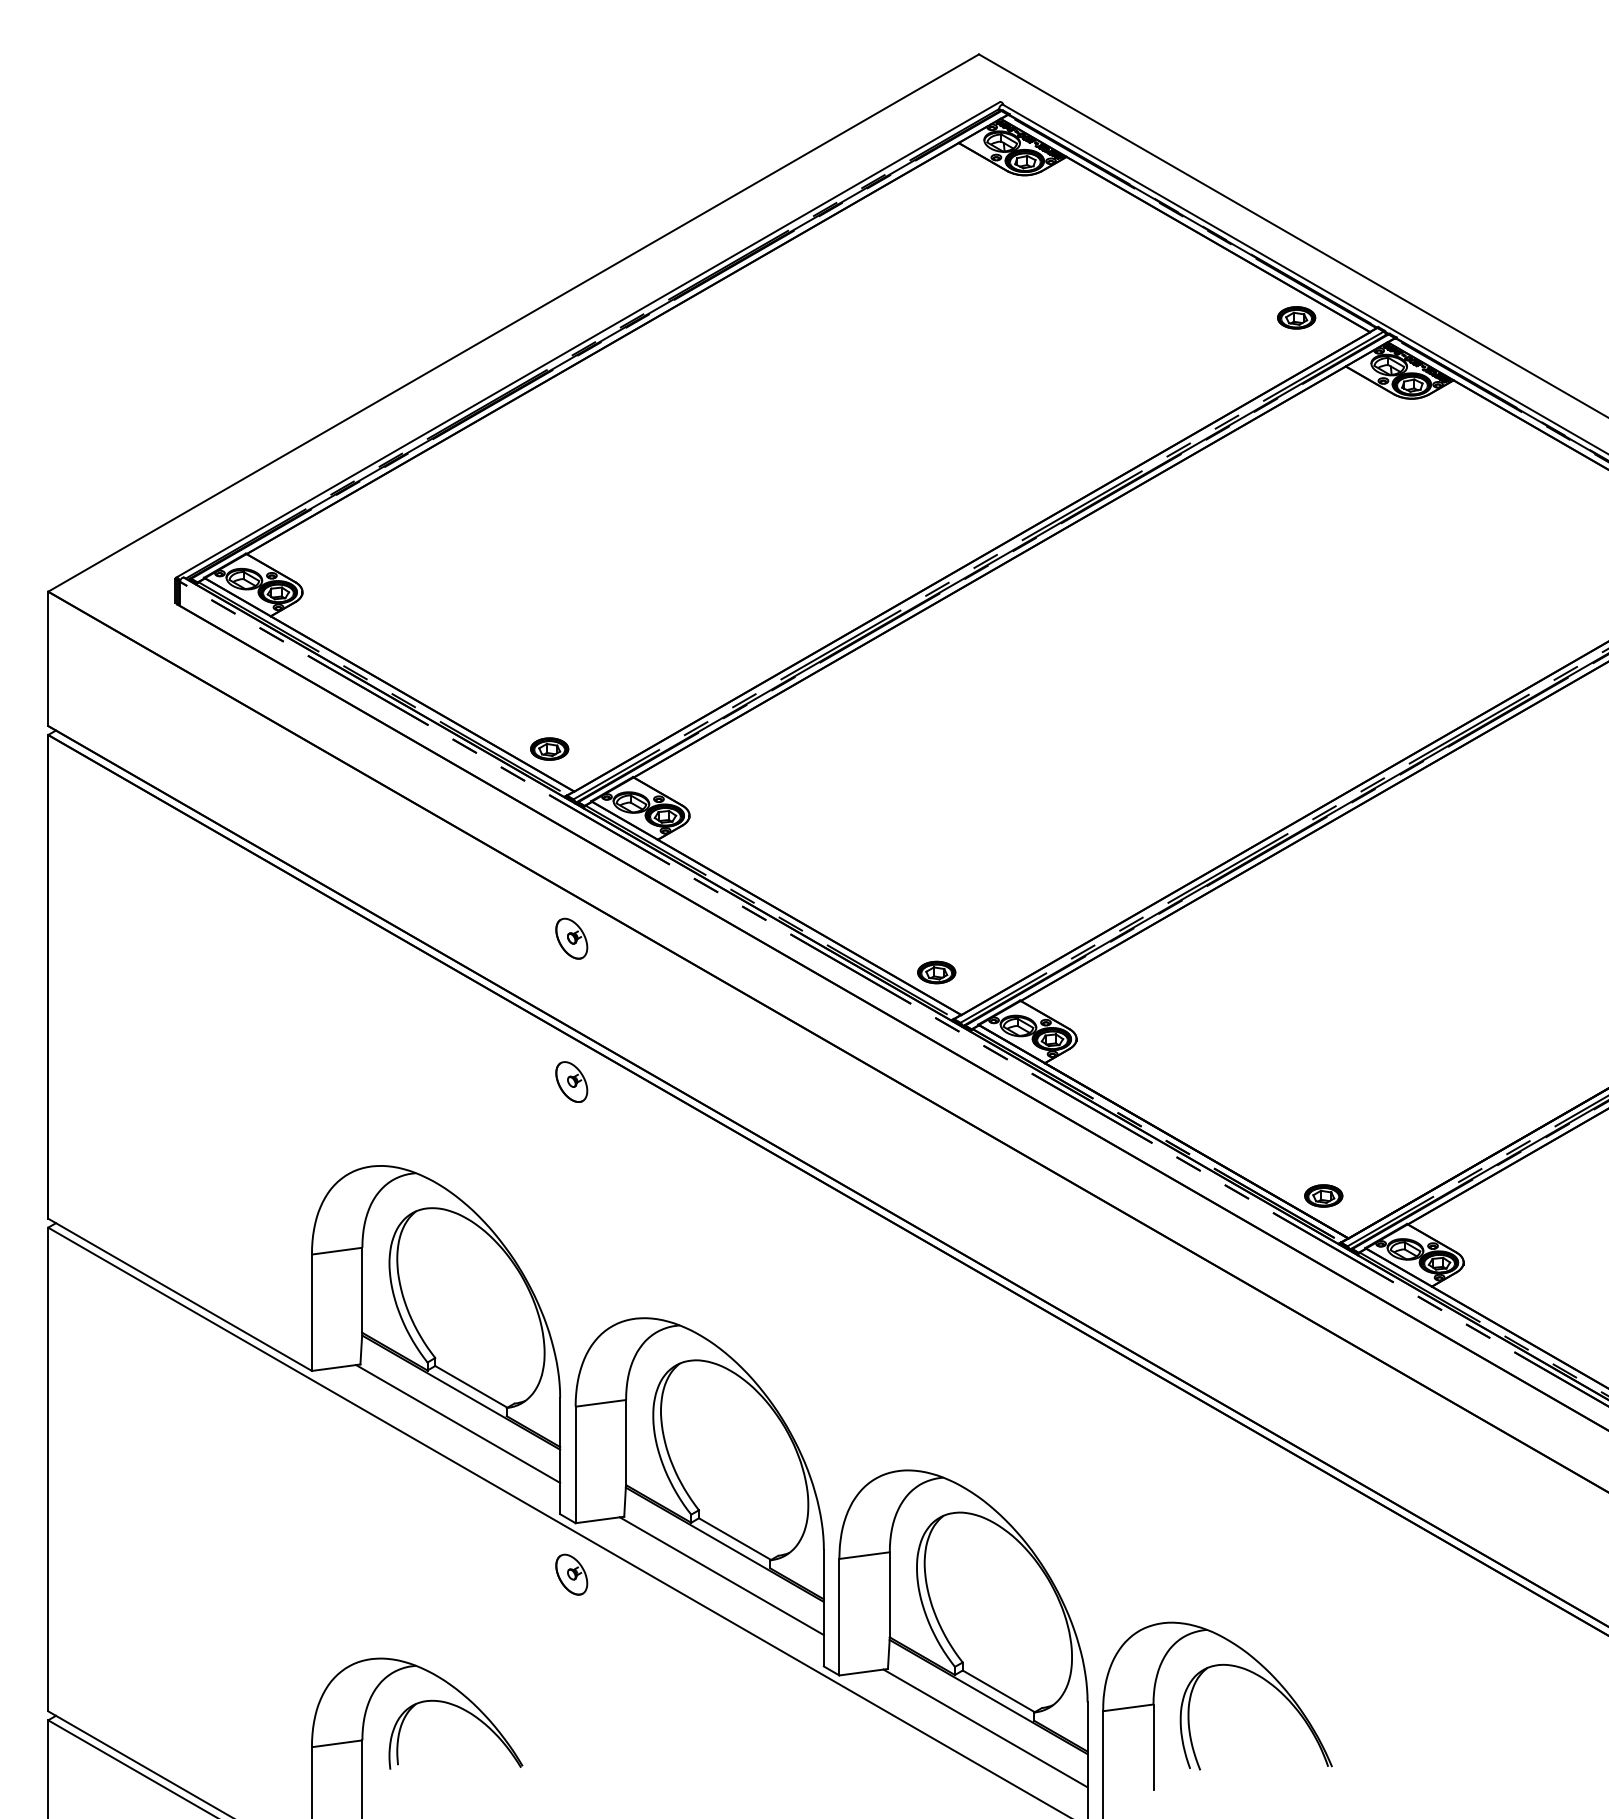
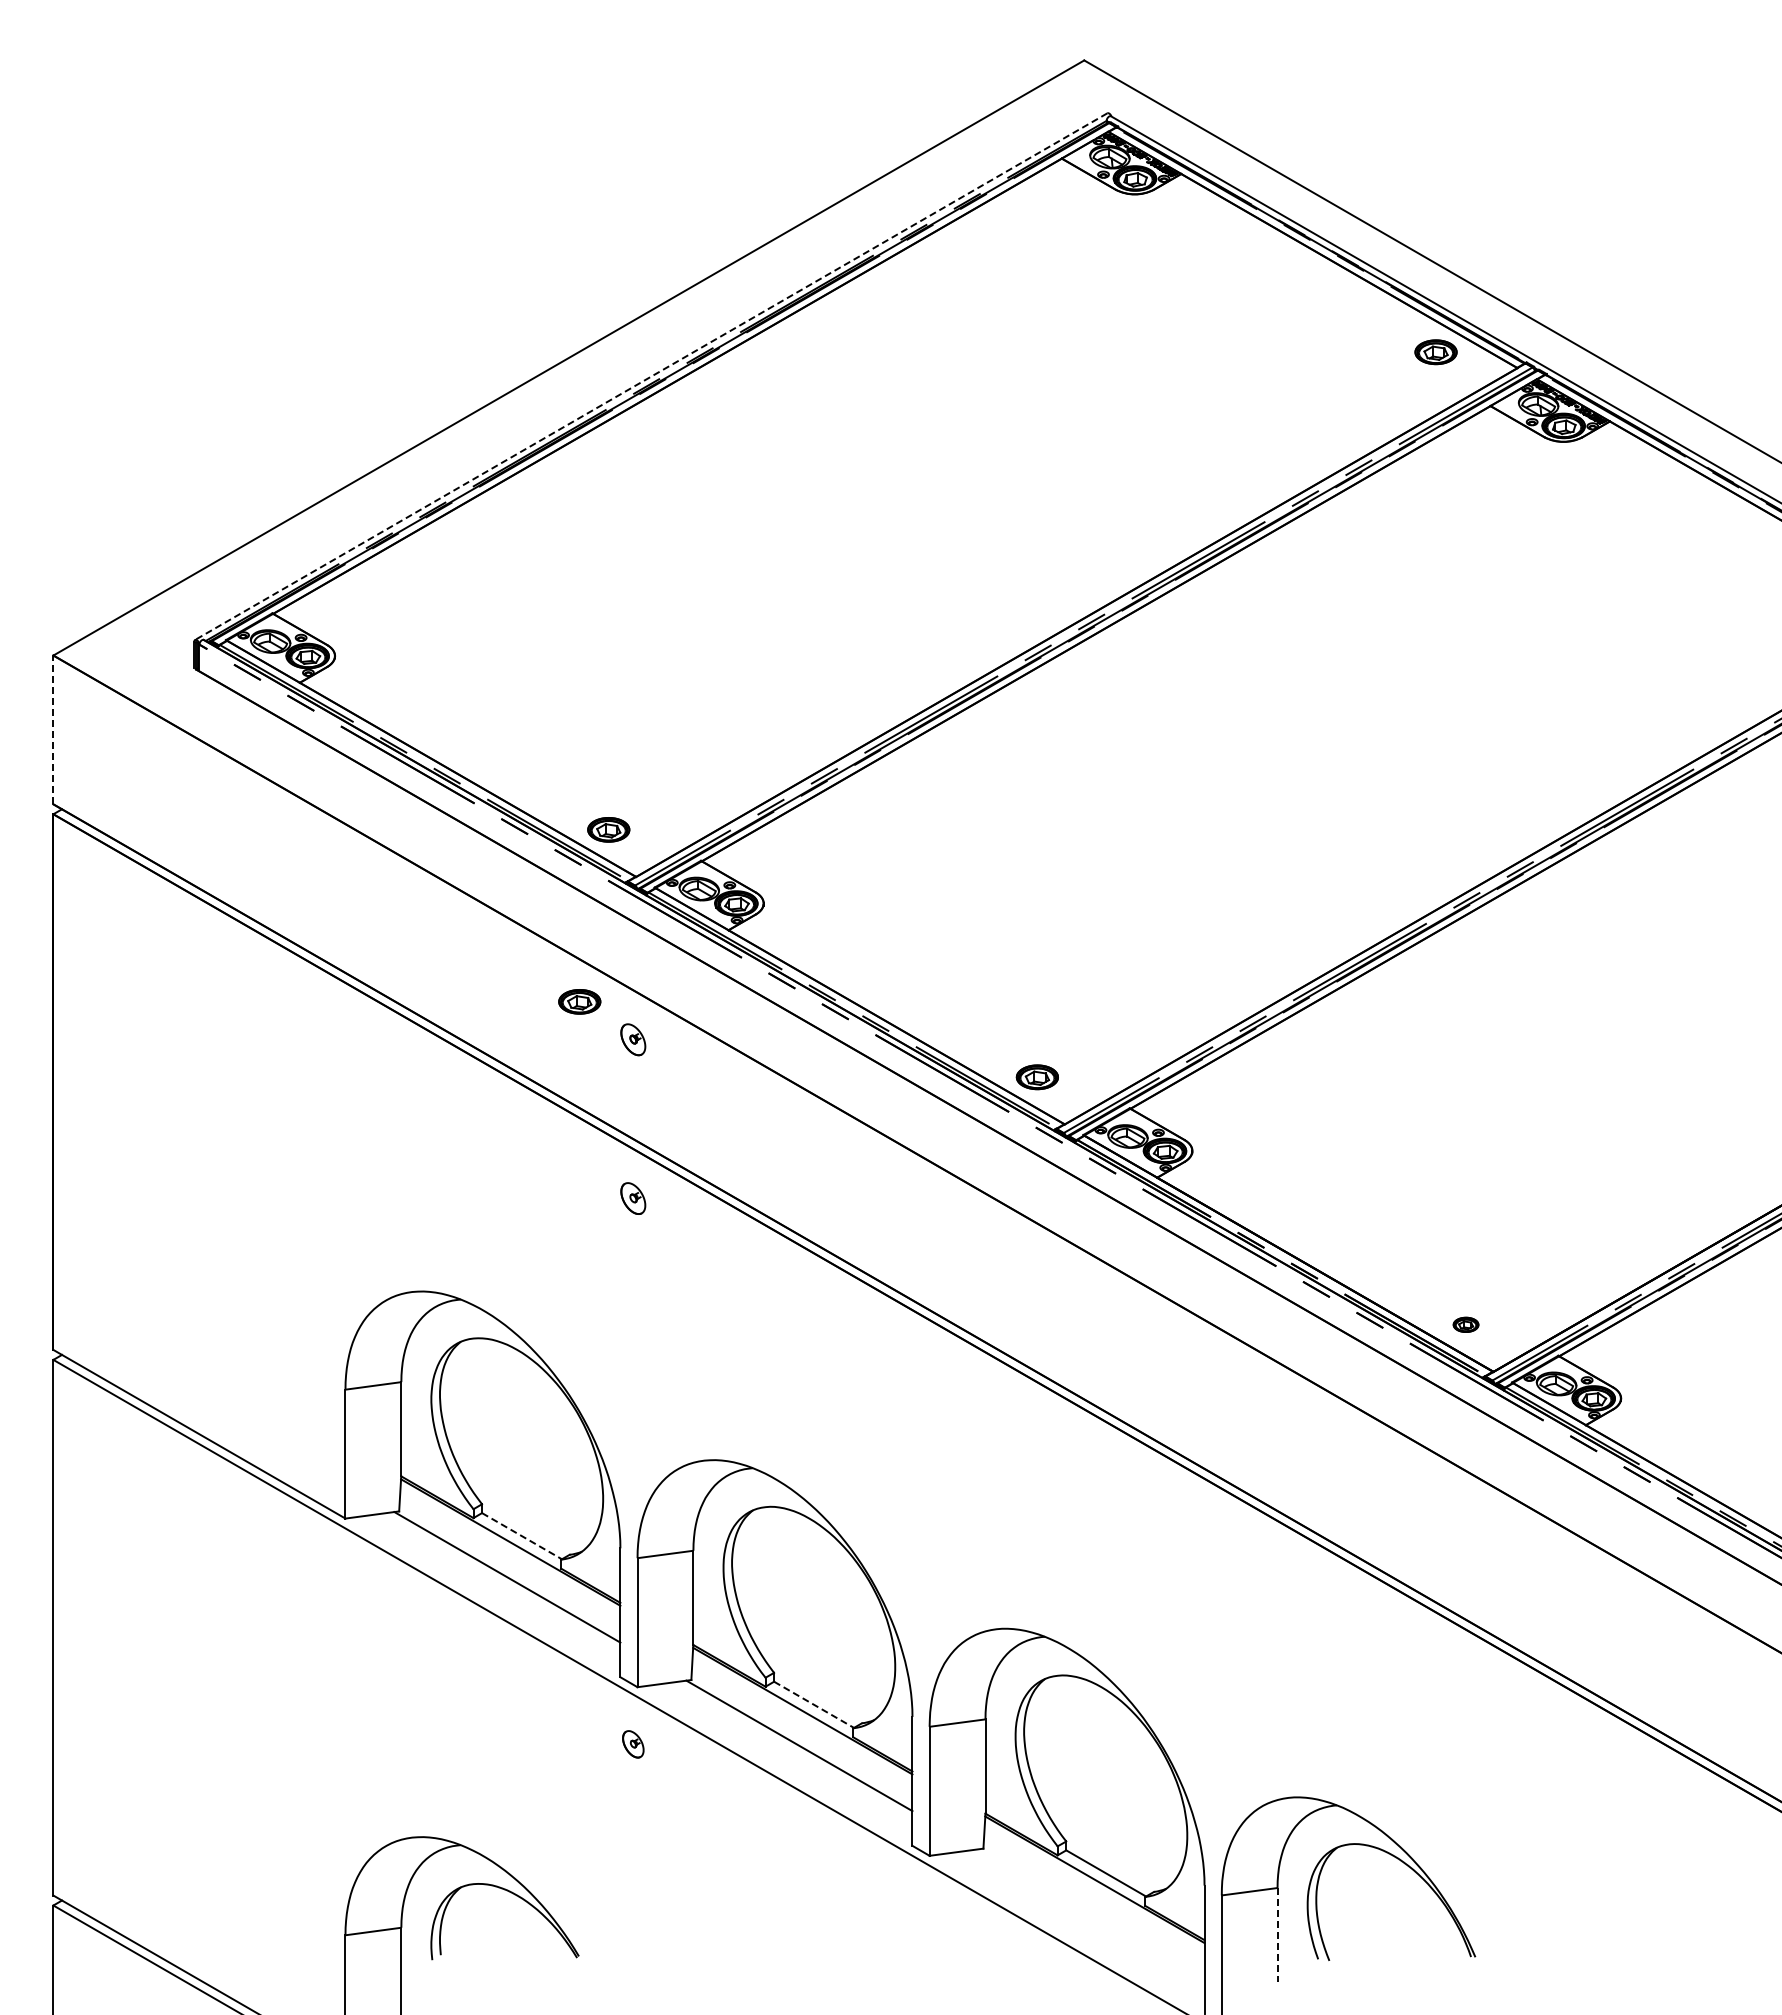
line: (588, 339) -> (651, 376), solid -> dashed
line: (48, 658) -> (53, 729), solid -> dashed
part: (523, 904) -> (579, 1001), added
part: (572, 938) -> (633, 1039), size x0.7
part: (572, 1081) -> (633, 1198), size x0.7
part: (1323, 1195) -> (1465, 1324), size x0.6
line: (471, 1387) -> (522, 1536), solid -> dashed
line: (735, 1539) -> (814, 1705), solid -> dashed
part: (572, 1574) -> (633, 1744), size x0.6
line: (985, 1728) -> (1091, 1914), removed
line: (1153, 1747) -> (1277, 1935), solid -> dashed

